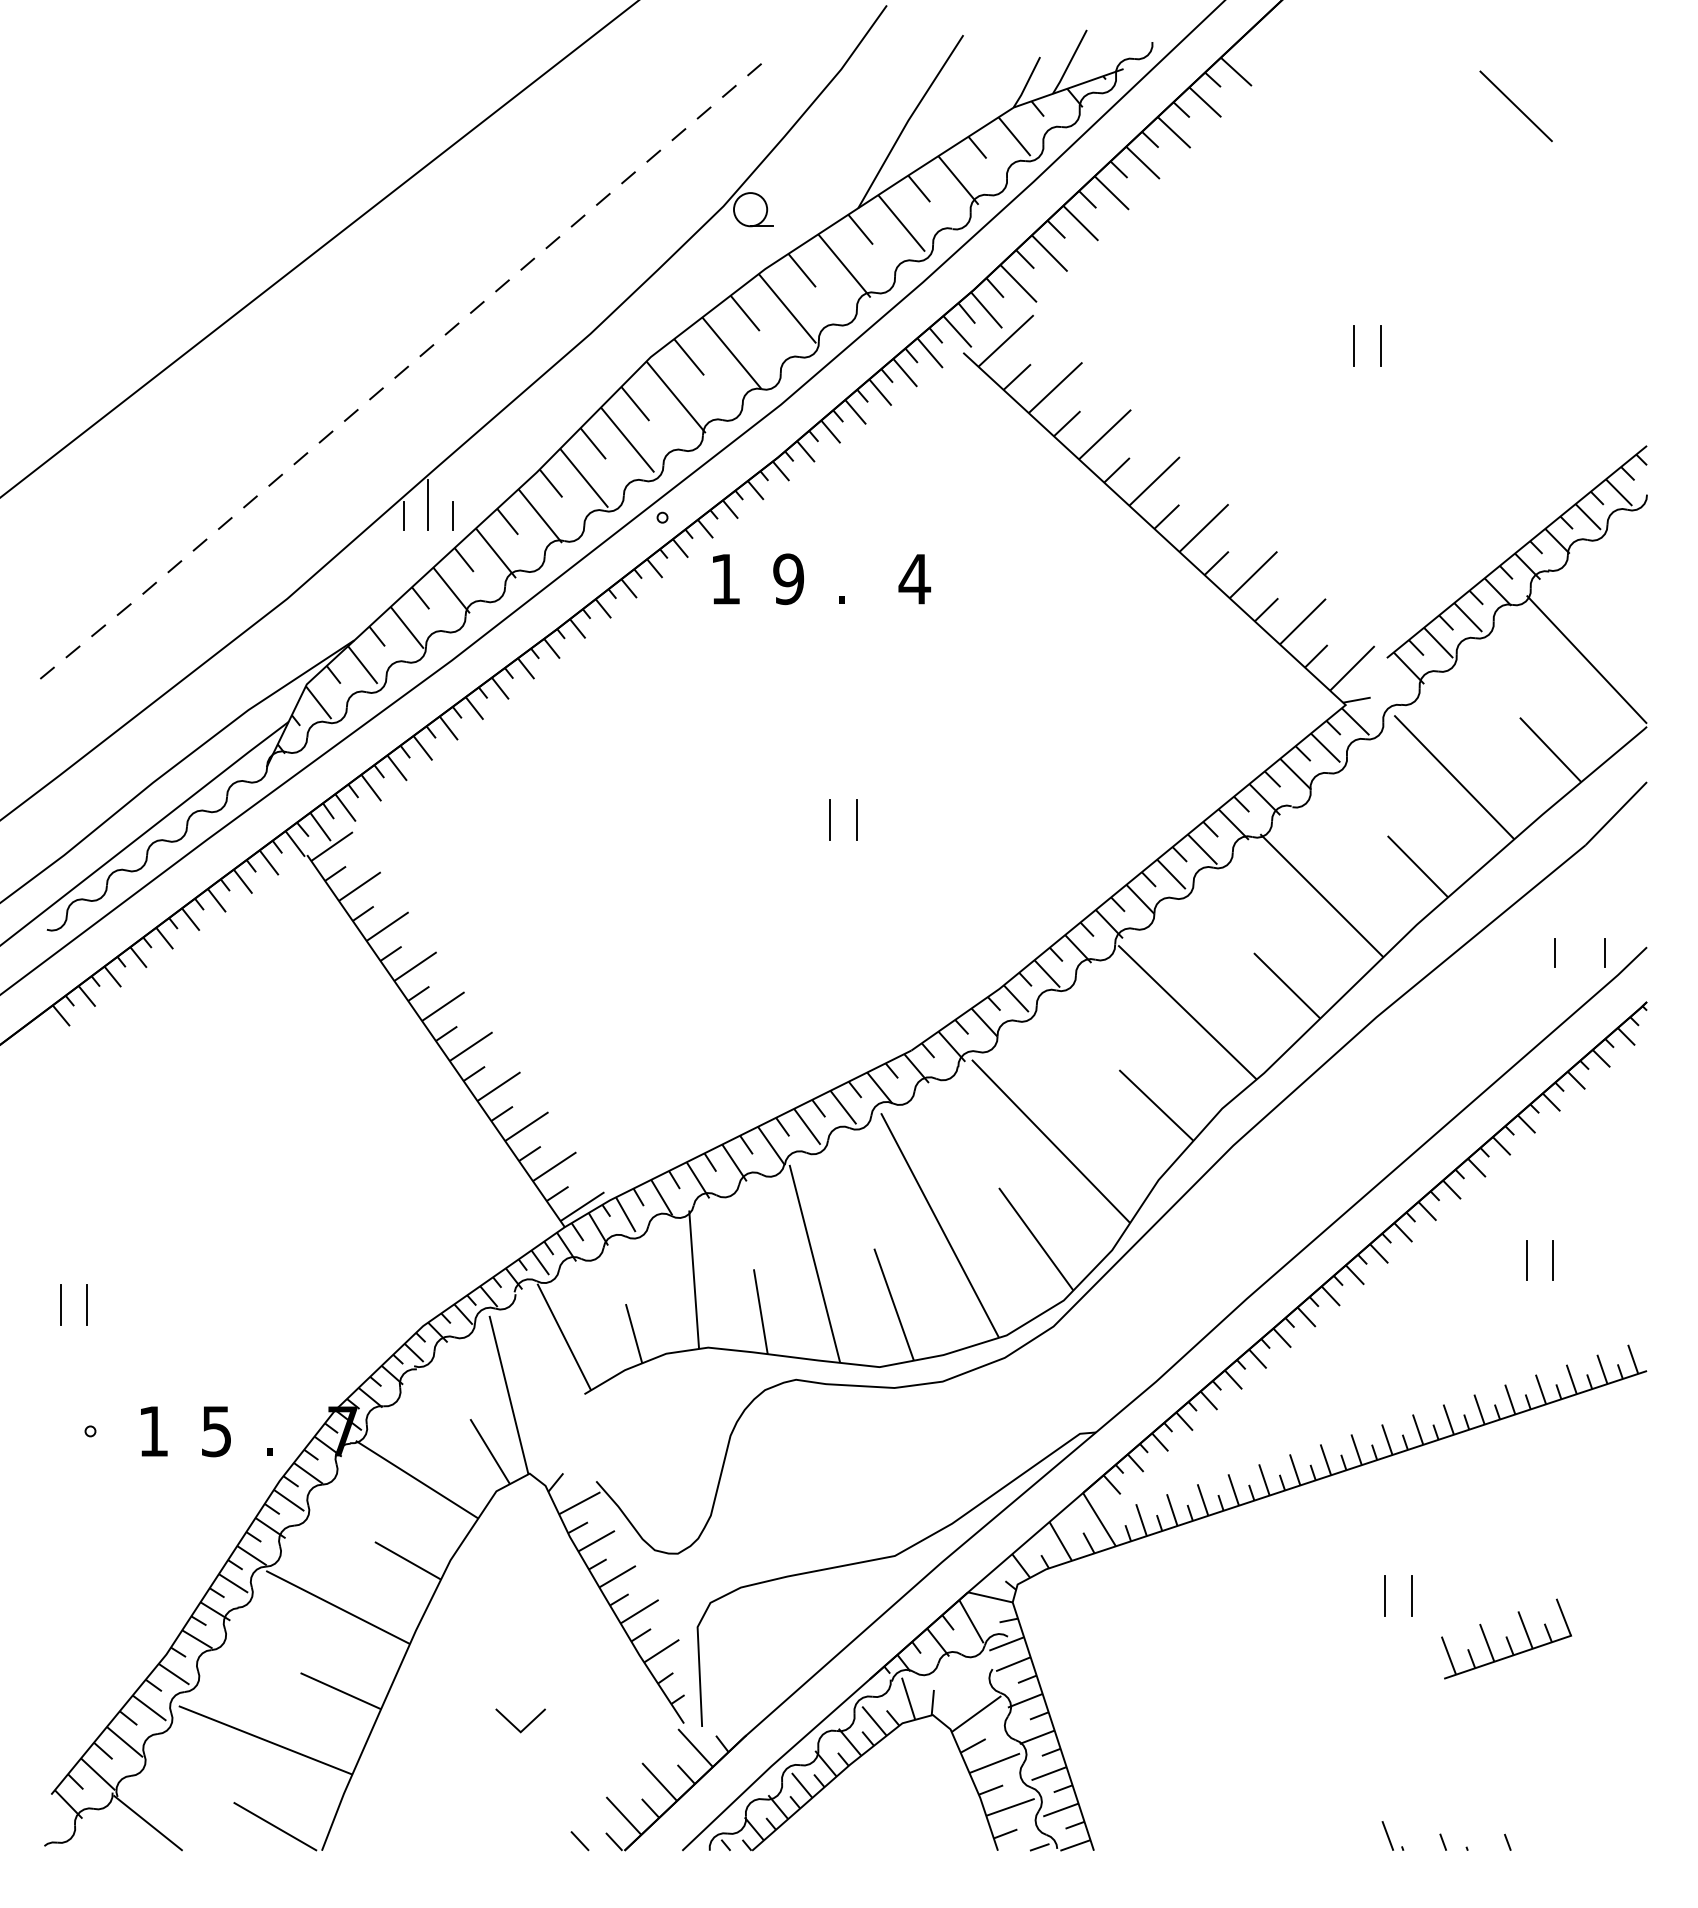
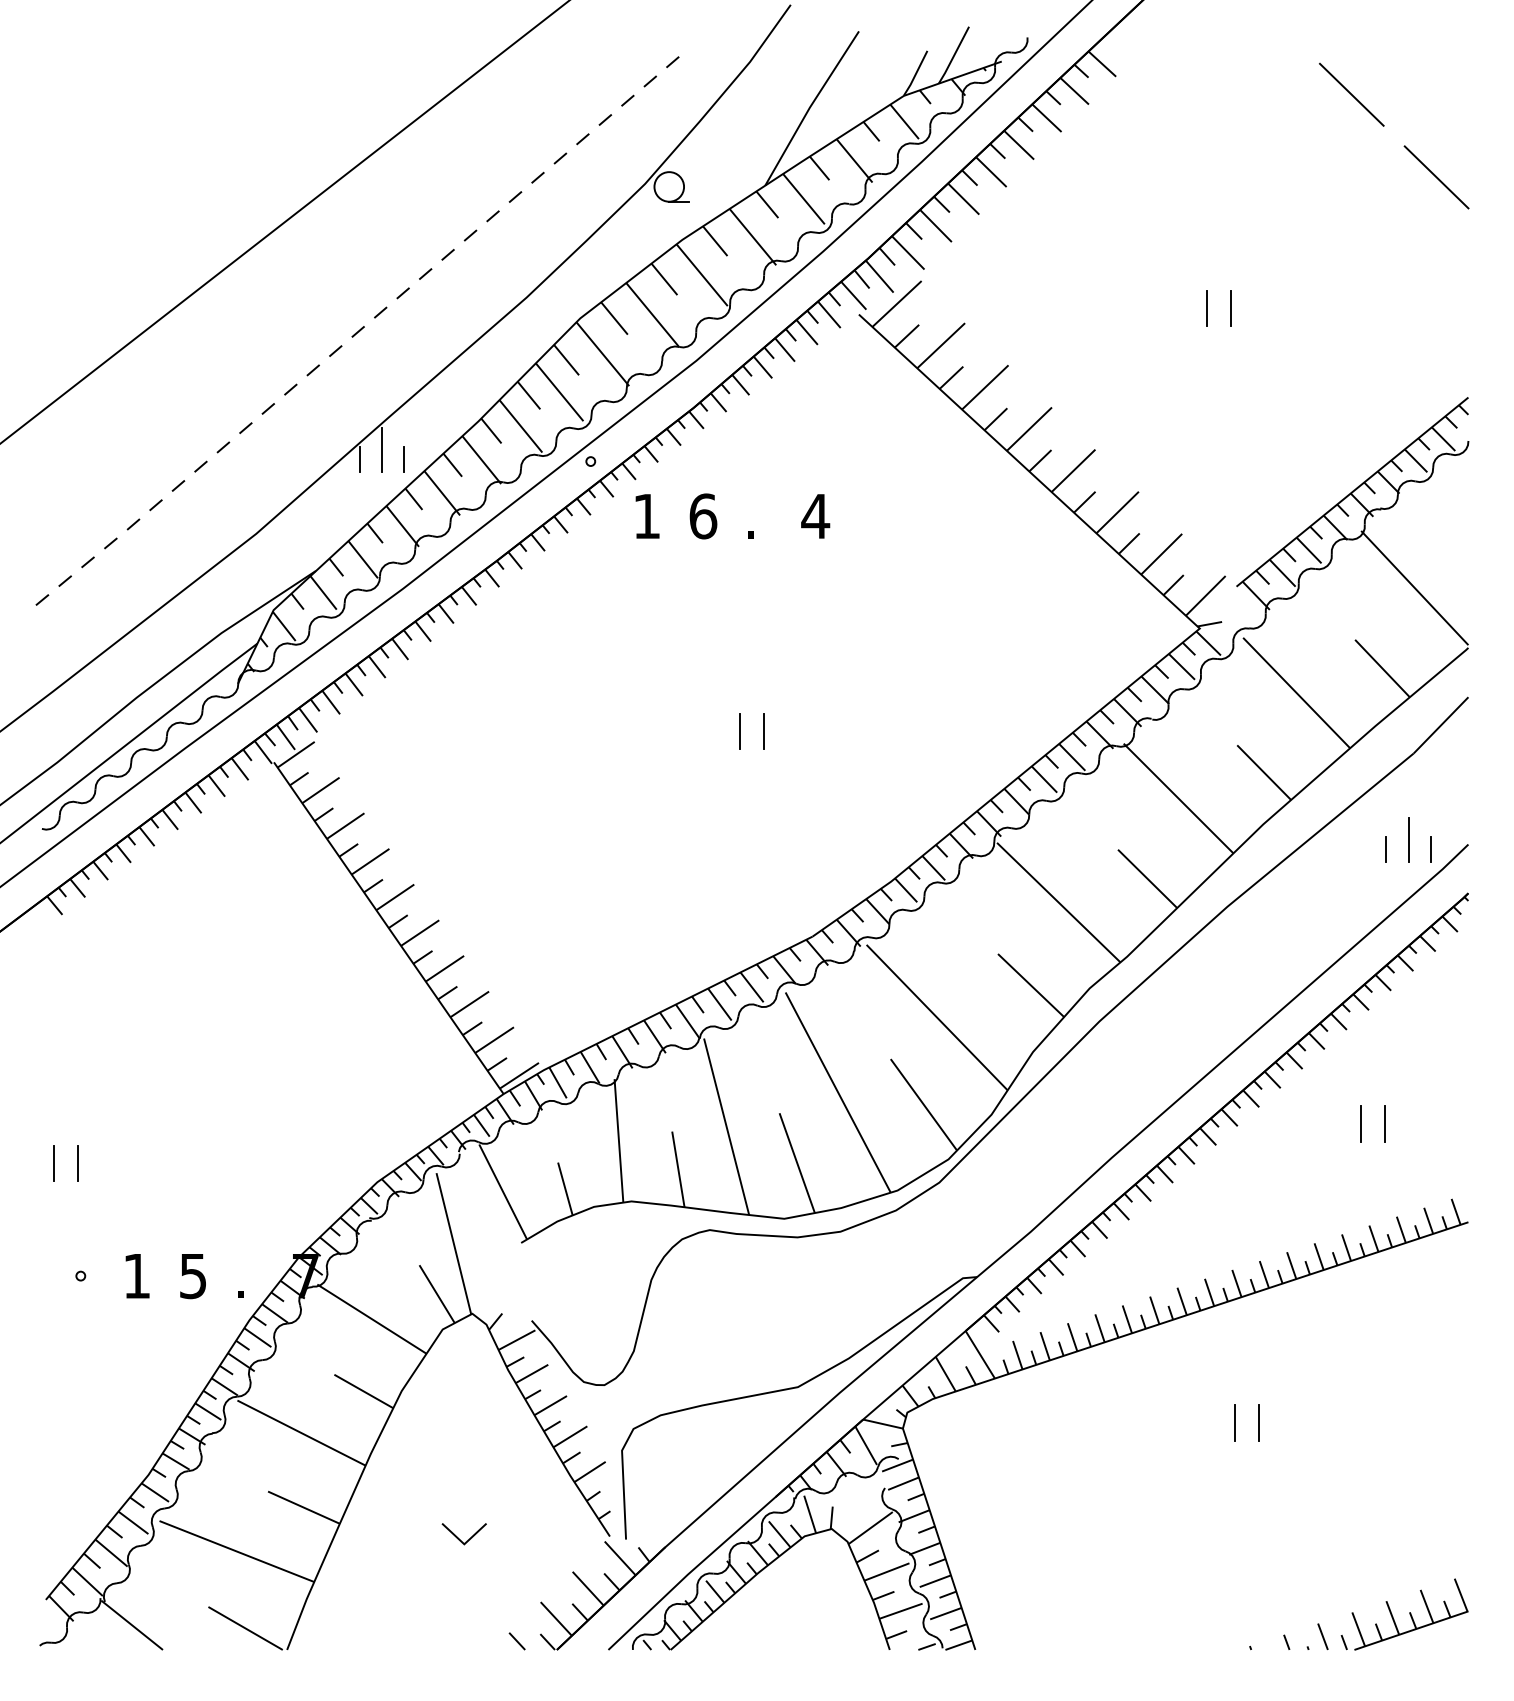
line: (1611, 198) -> (1436, 176), added
text: (788, 579) -> (703, 516), 9 -> 6
line: (1579, 942) -> (1408, 840), added
part: (1506, 1638) -> (1410, 1614), moved
line: (1387, 1835) -> (1322, 1636), moved

